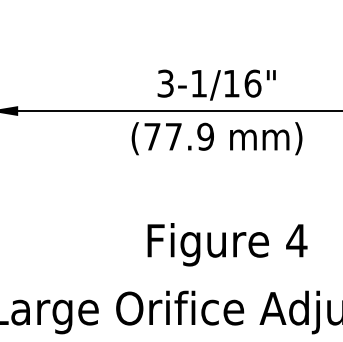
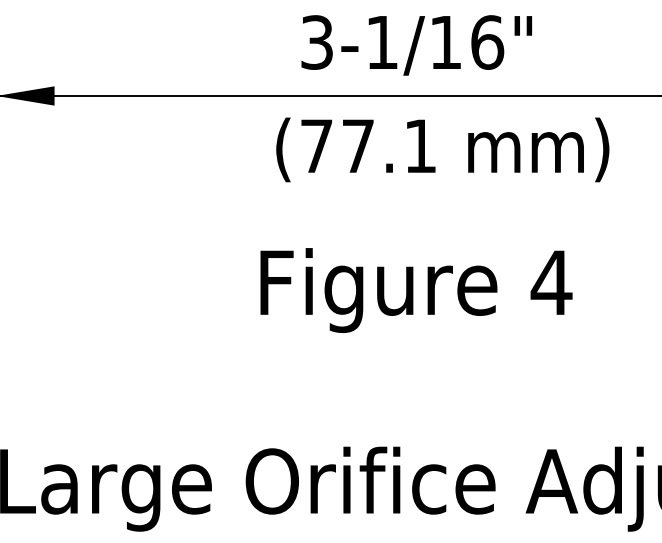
text: (216, 84) -> (416, 44), moved
text: (205, 136) -> (420, 145), (77.9 -> (77.1
text: (227, 244) -> (416, 290), moved

